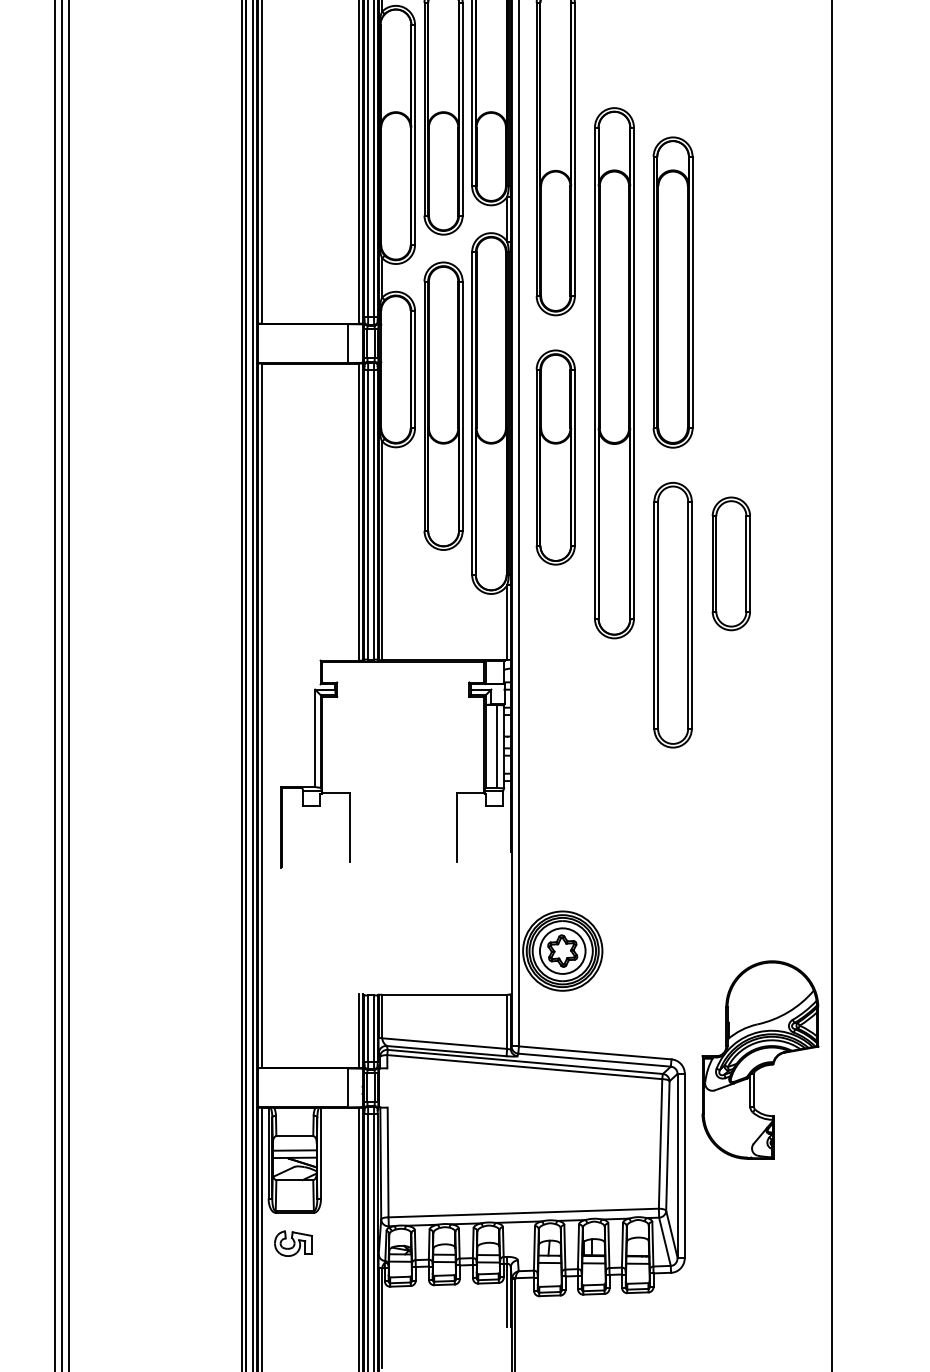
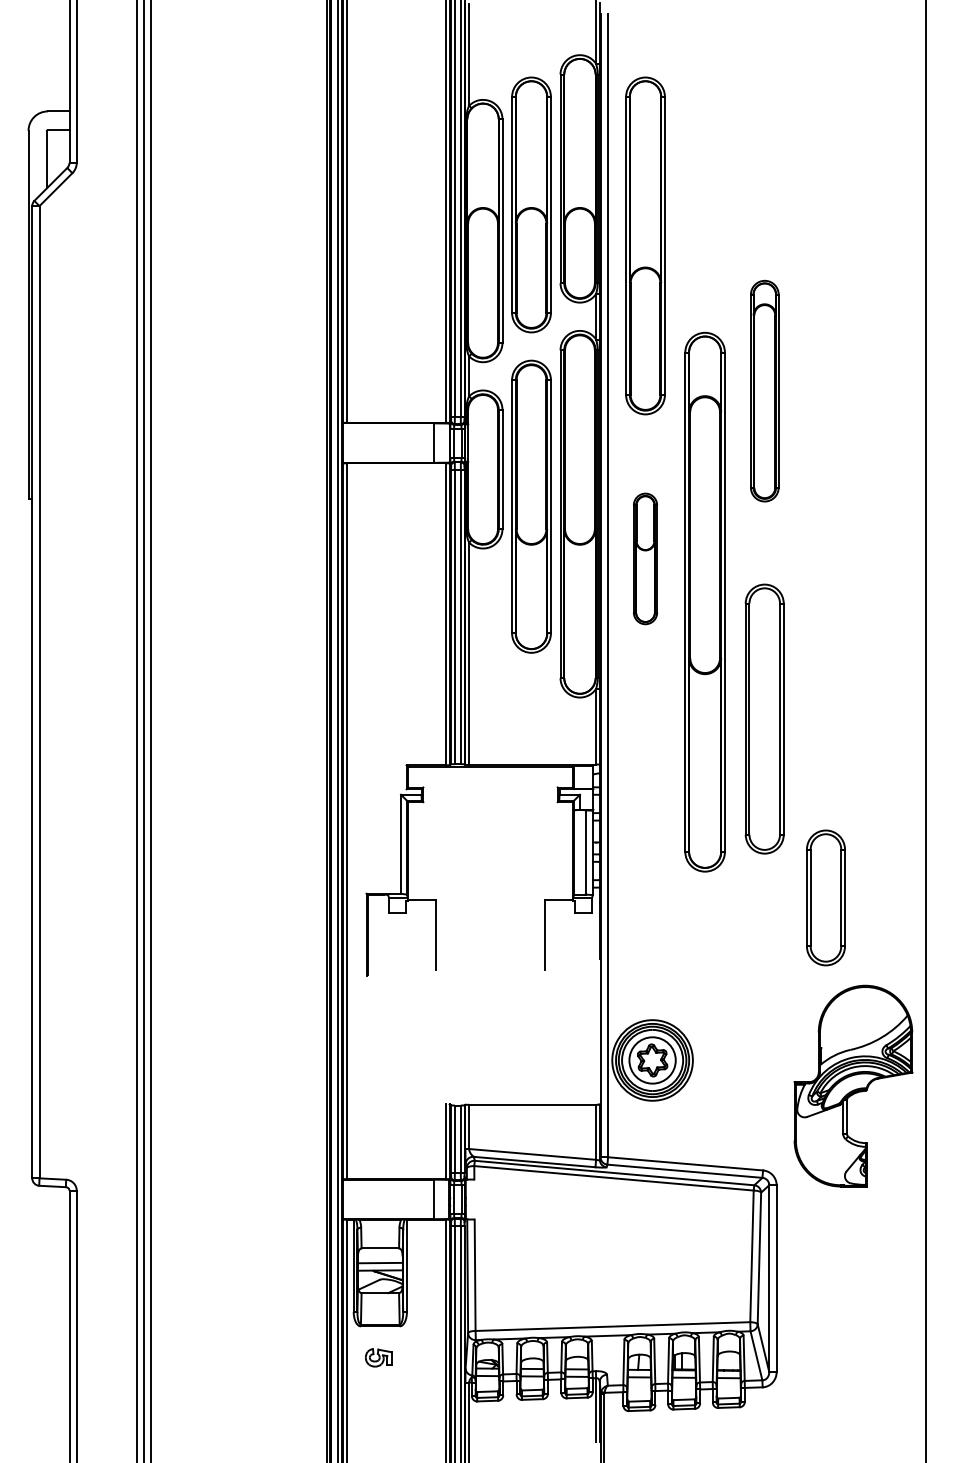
part: (672, 291) -> (764, 390), size x0.7
part: (613, 372) -> (704, 601), moved
part: (555, 457) -> (645, 558), size x0.6
part: (730, 563) -> (825, 897), moved
part: (760, 1059) -> (853, 1085), moved
part: (293, 1243) -> (378, 1357), size x0.7

